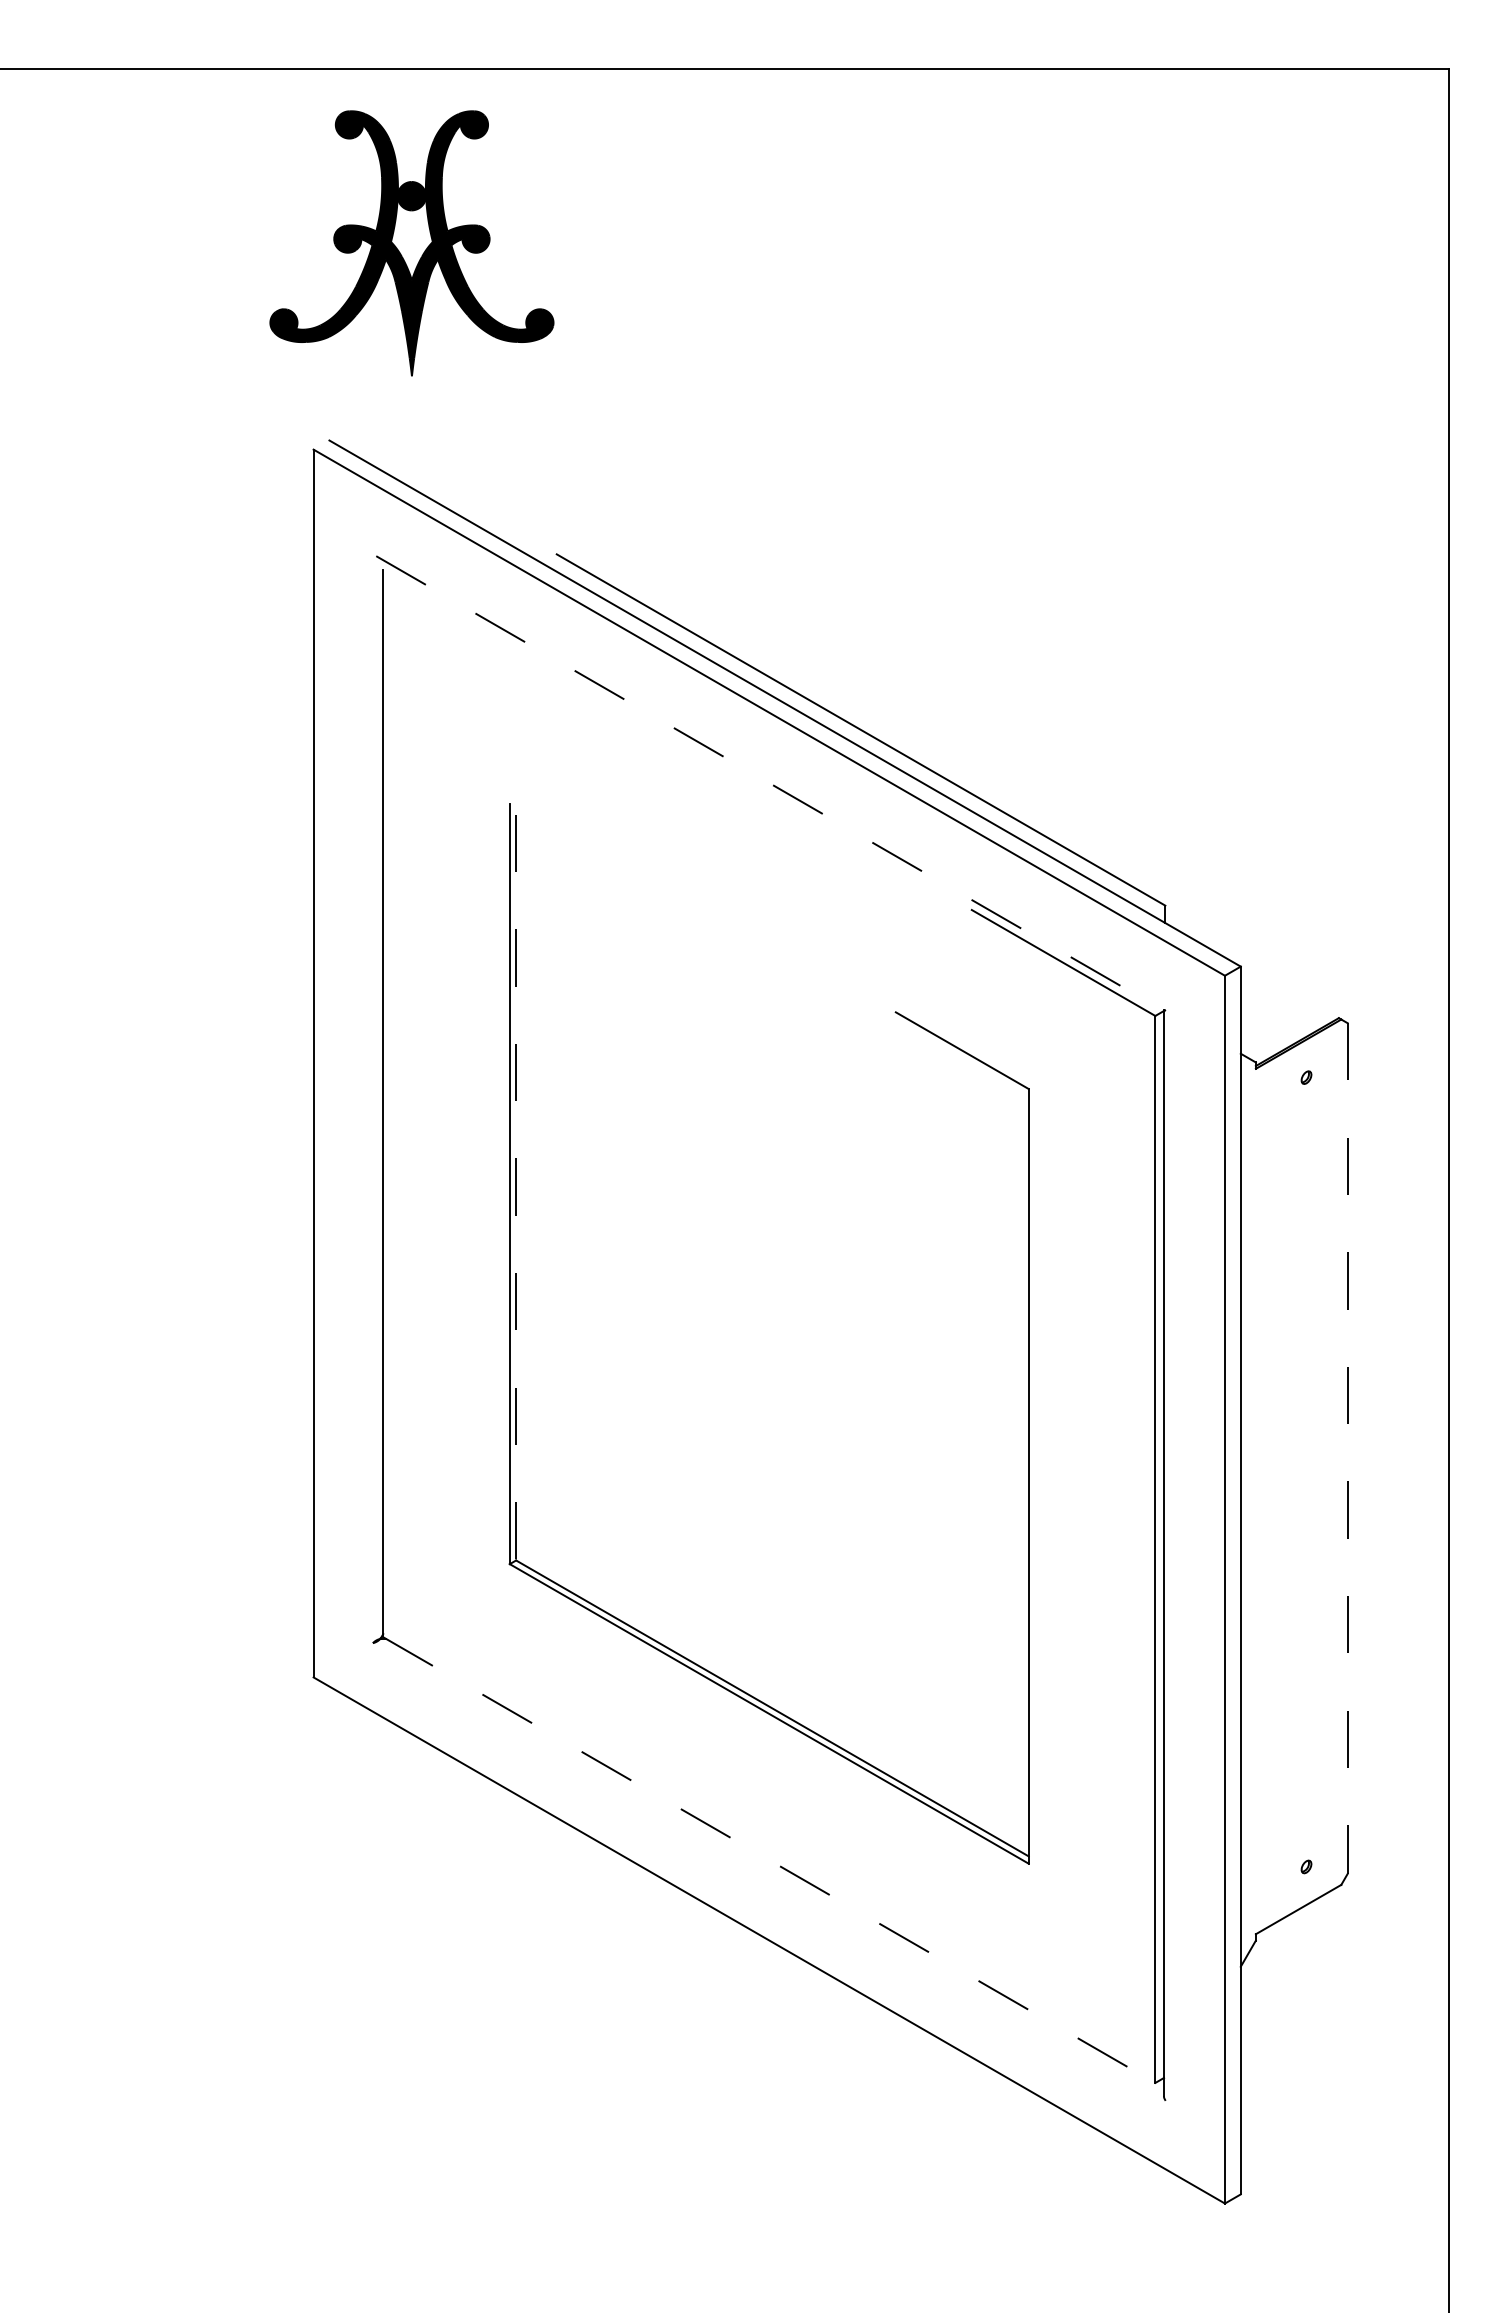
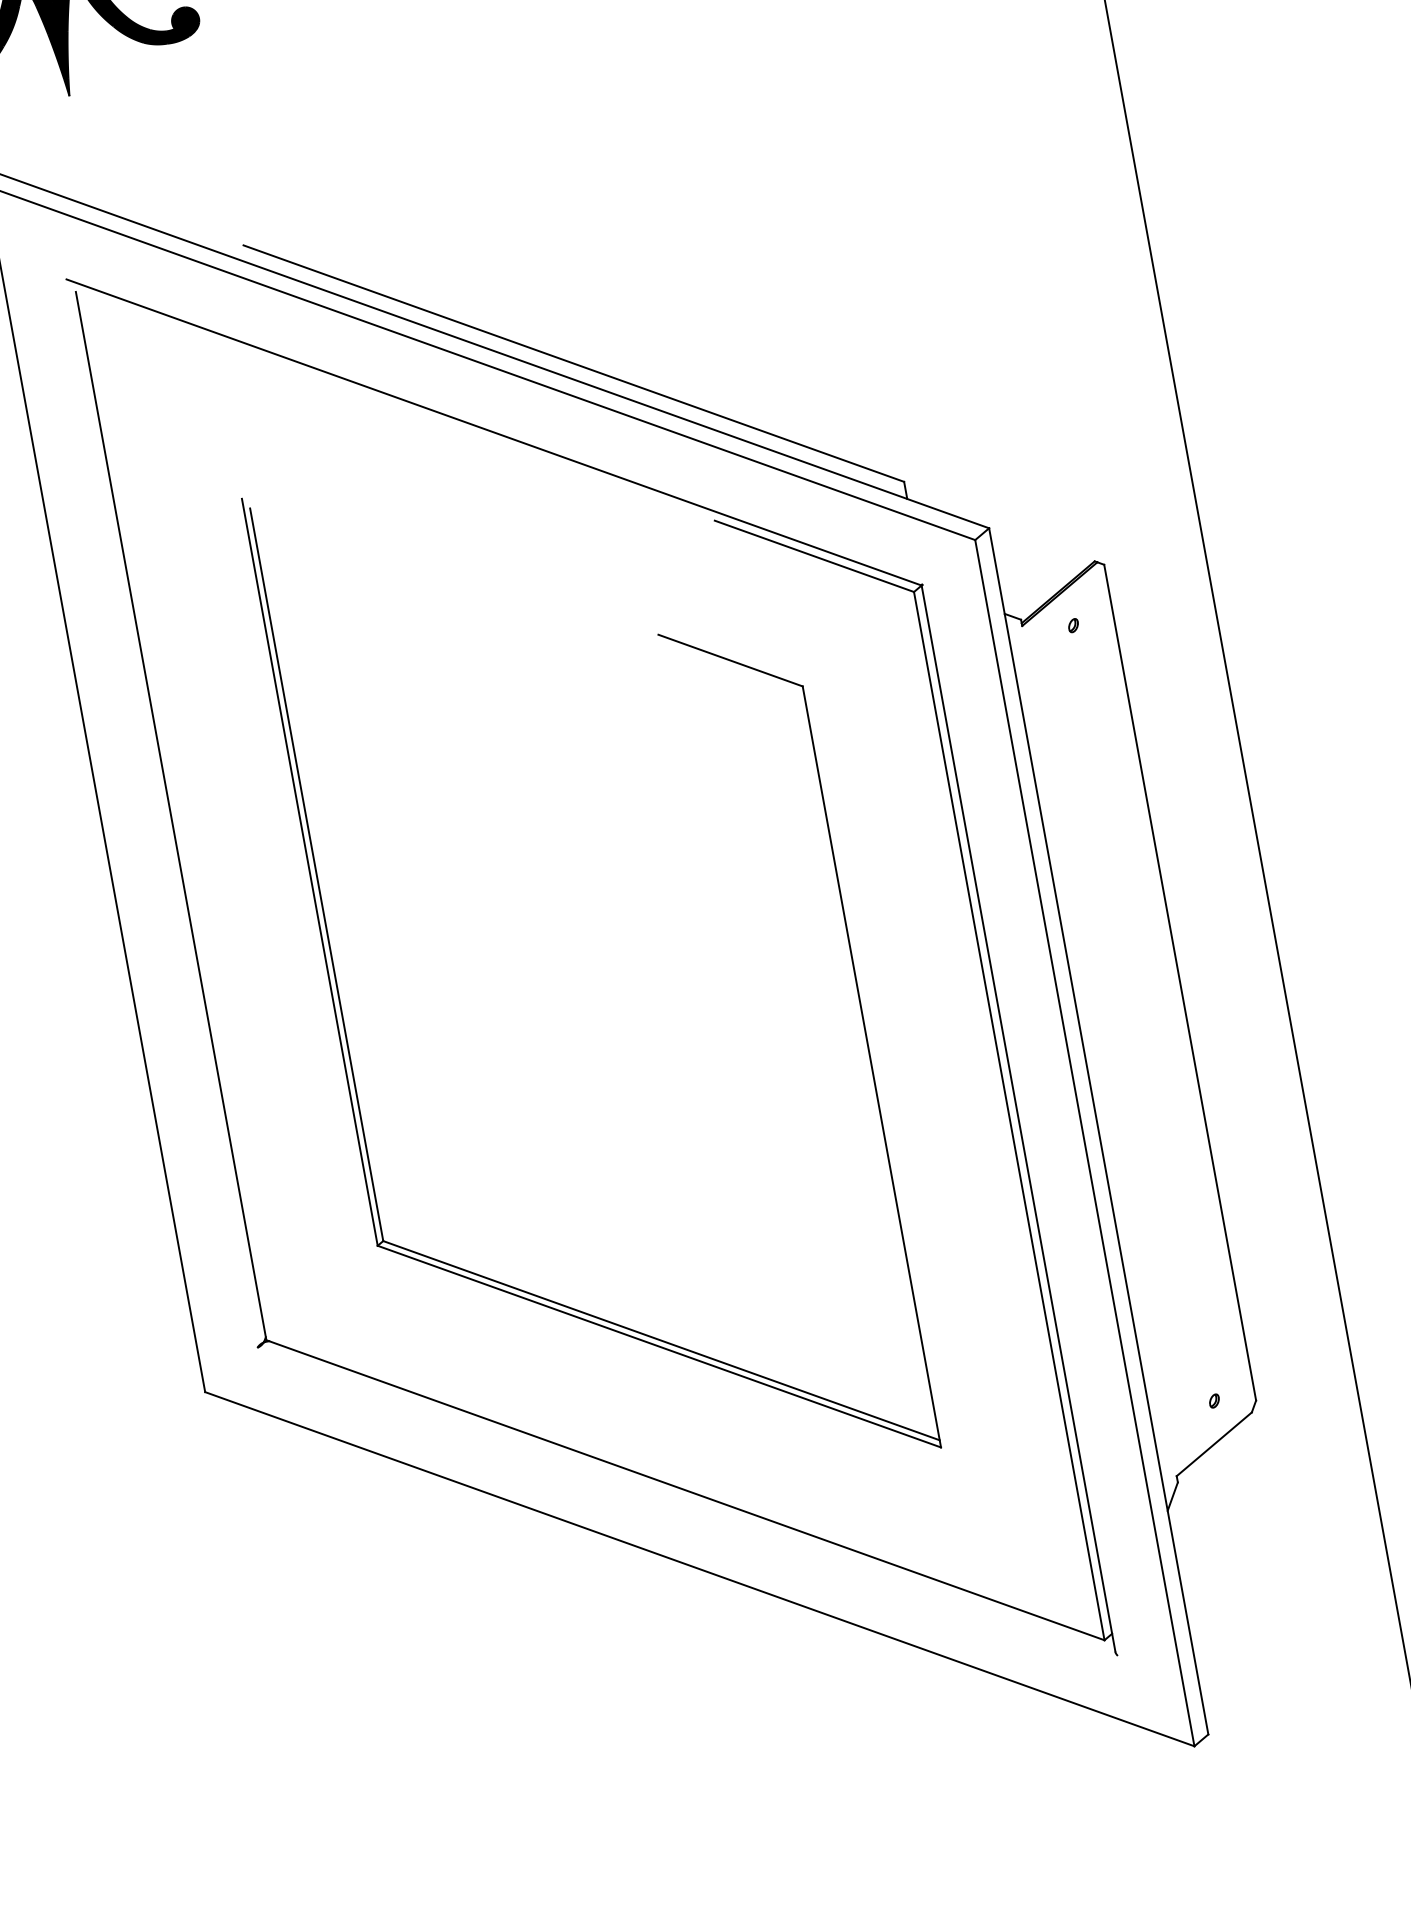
line: (770, 783) -> (494, 432), dashed -> solid
line: (516, 1187) -> (317, 874), dashed -> solid
line: (1347, 1449) -> (1180, 983), dashed -> solid
line: (769, 1860) -> (685, 1490), dashed -> solid

